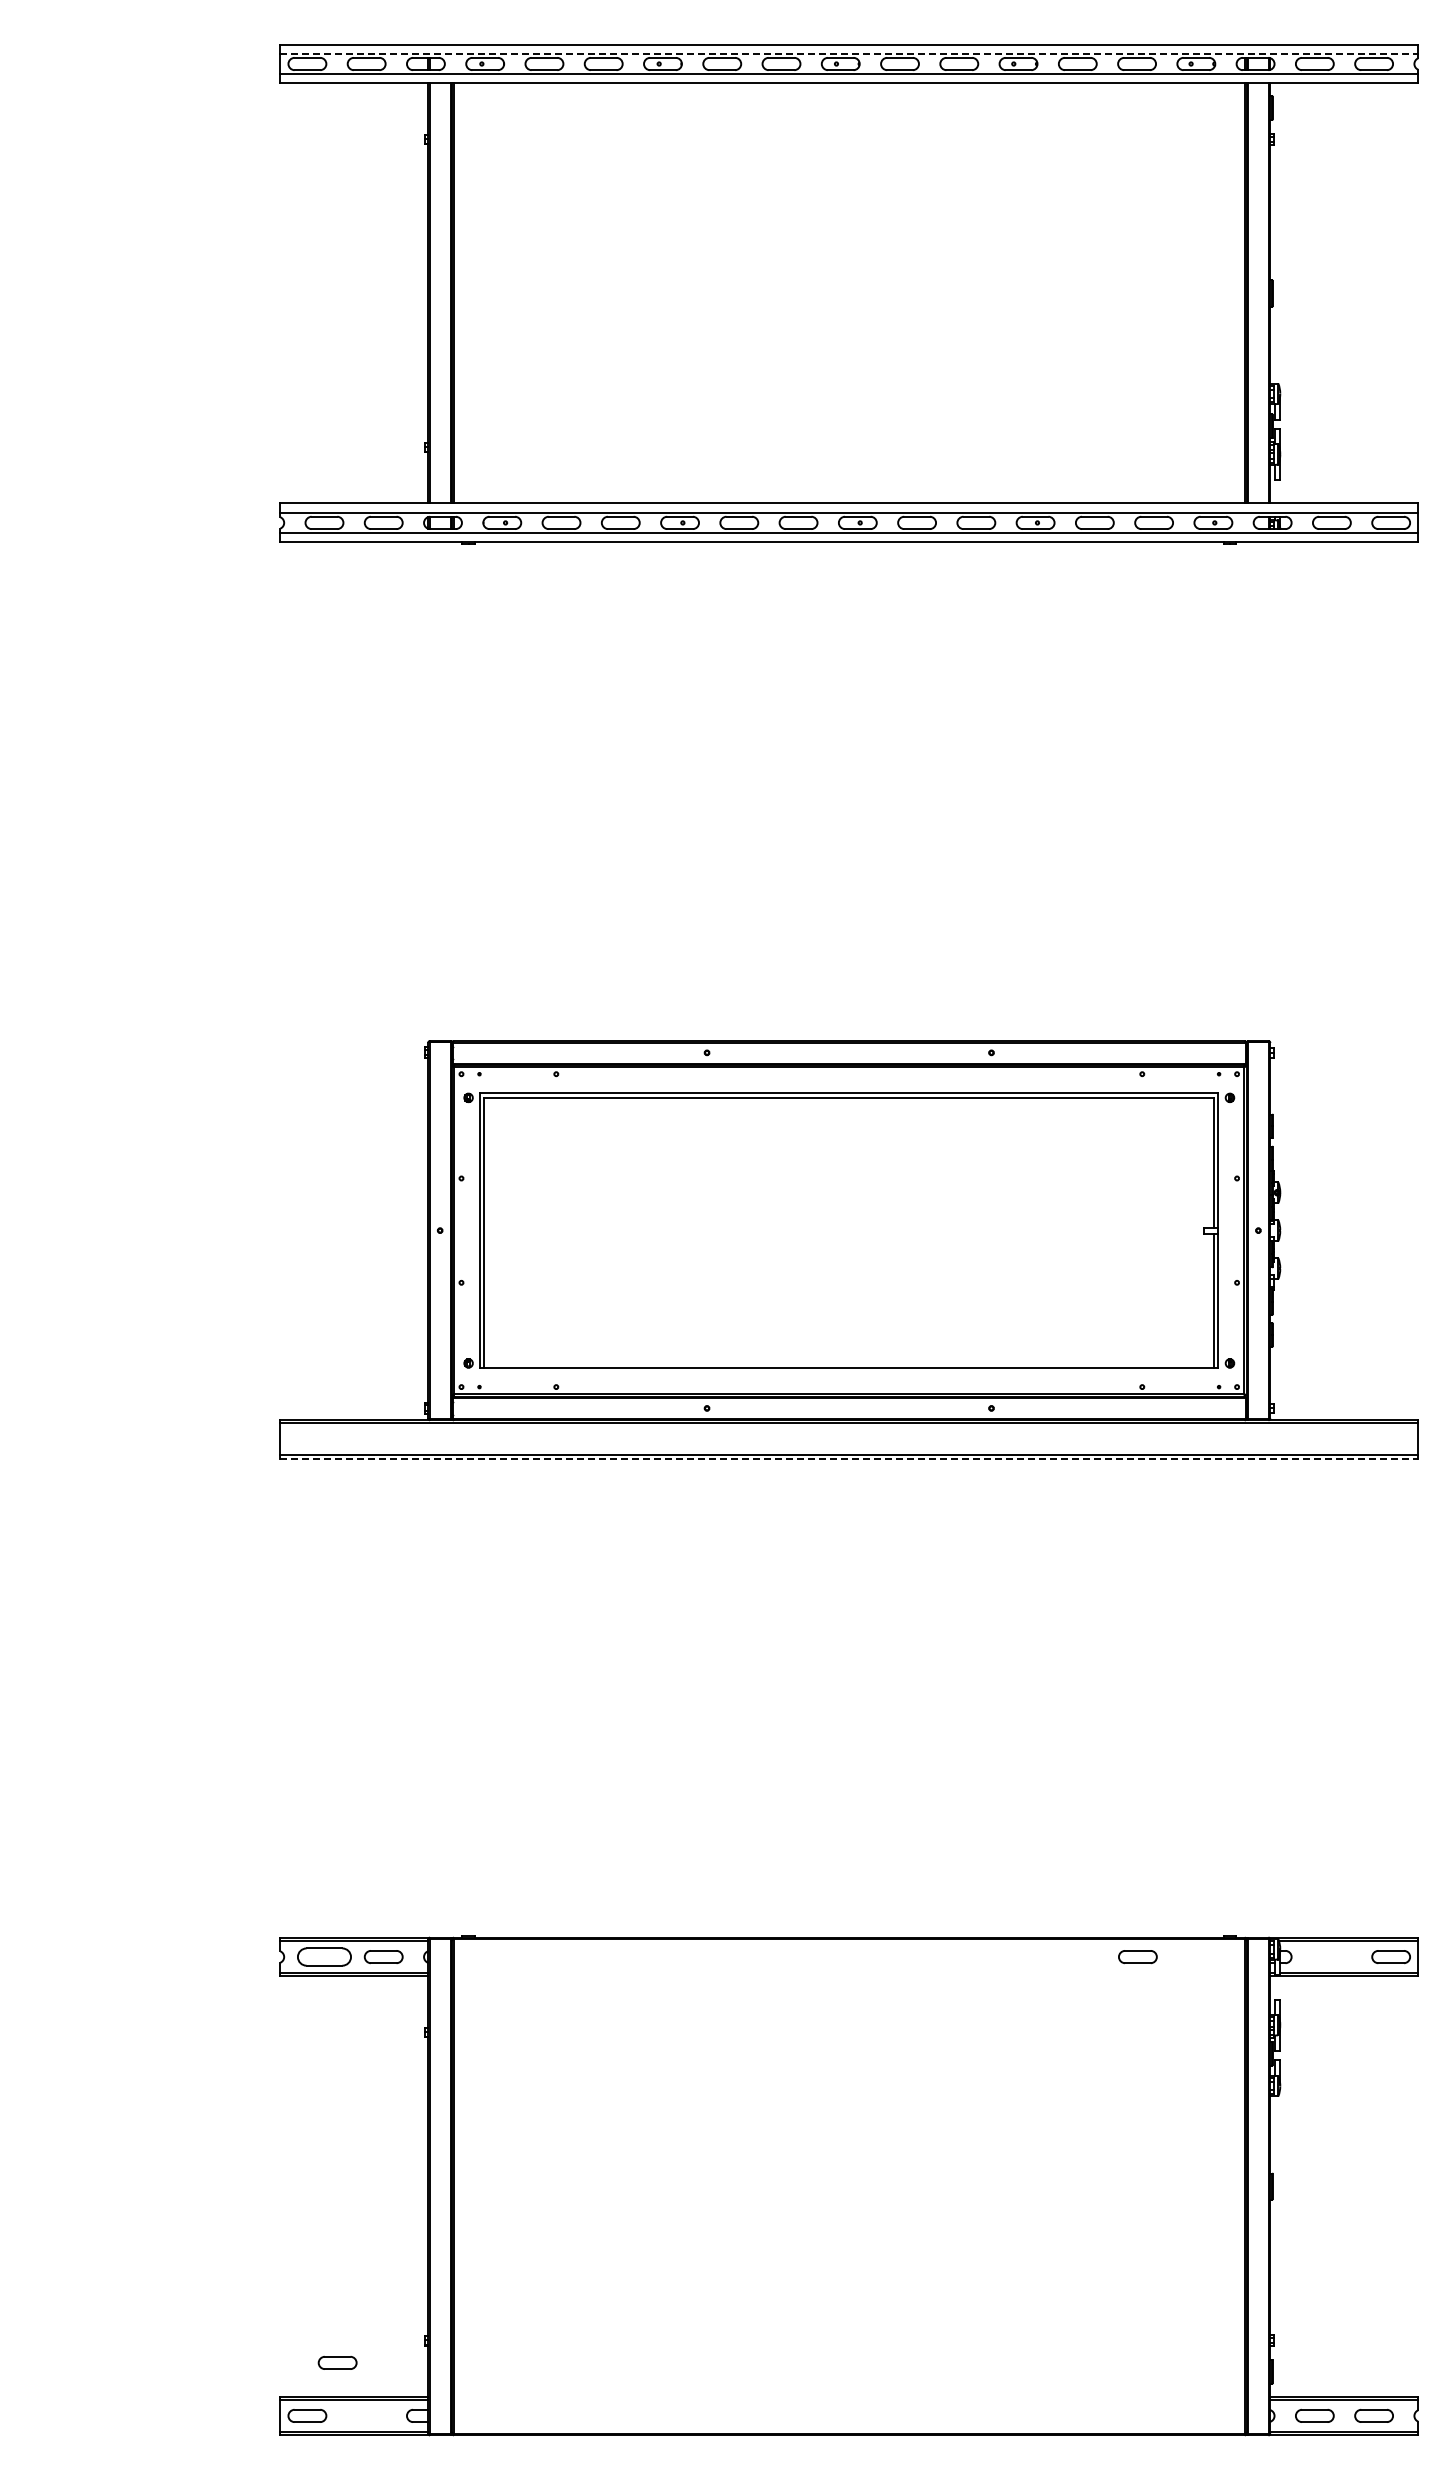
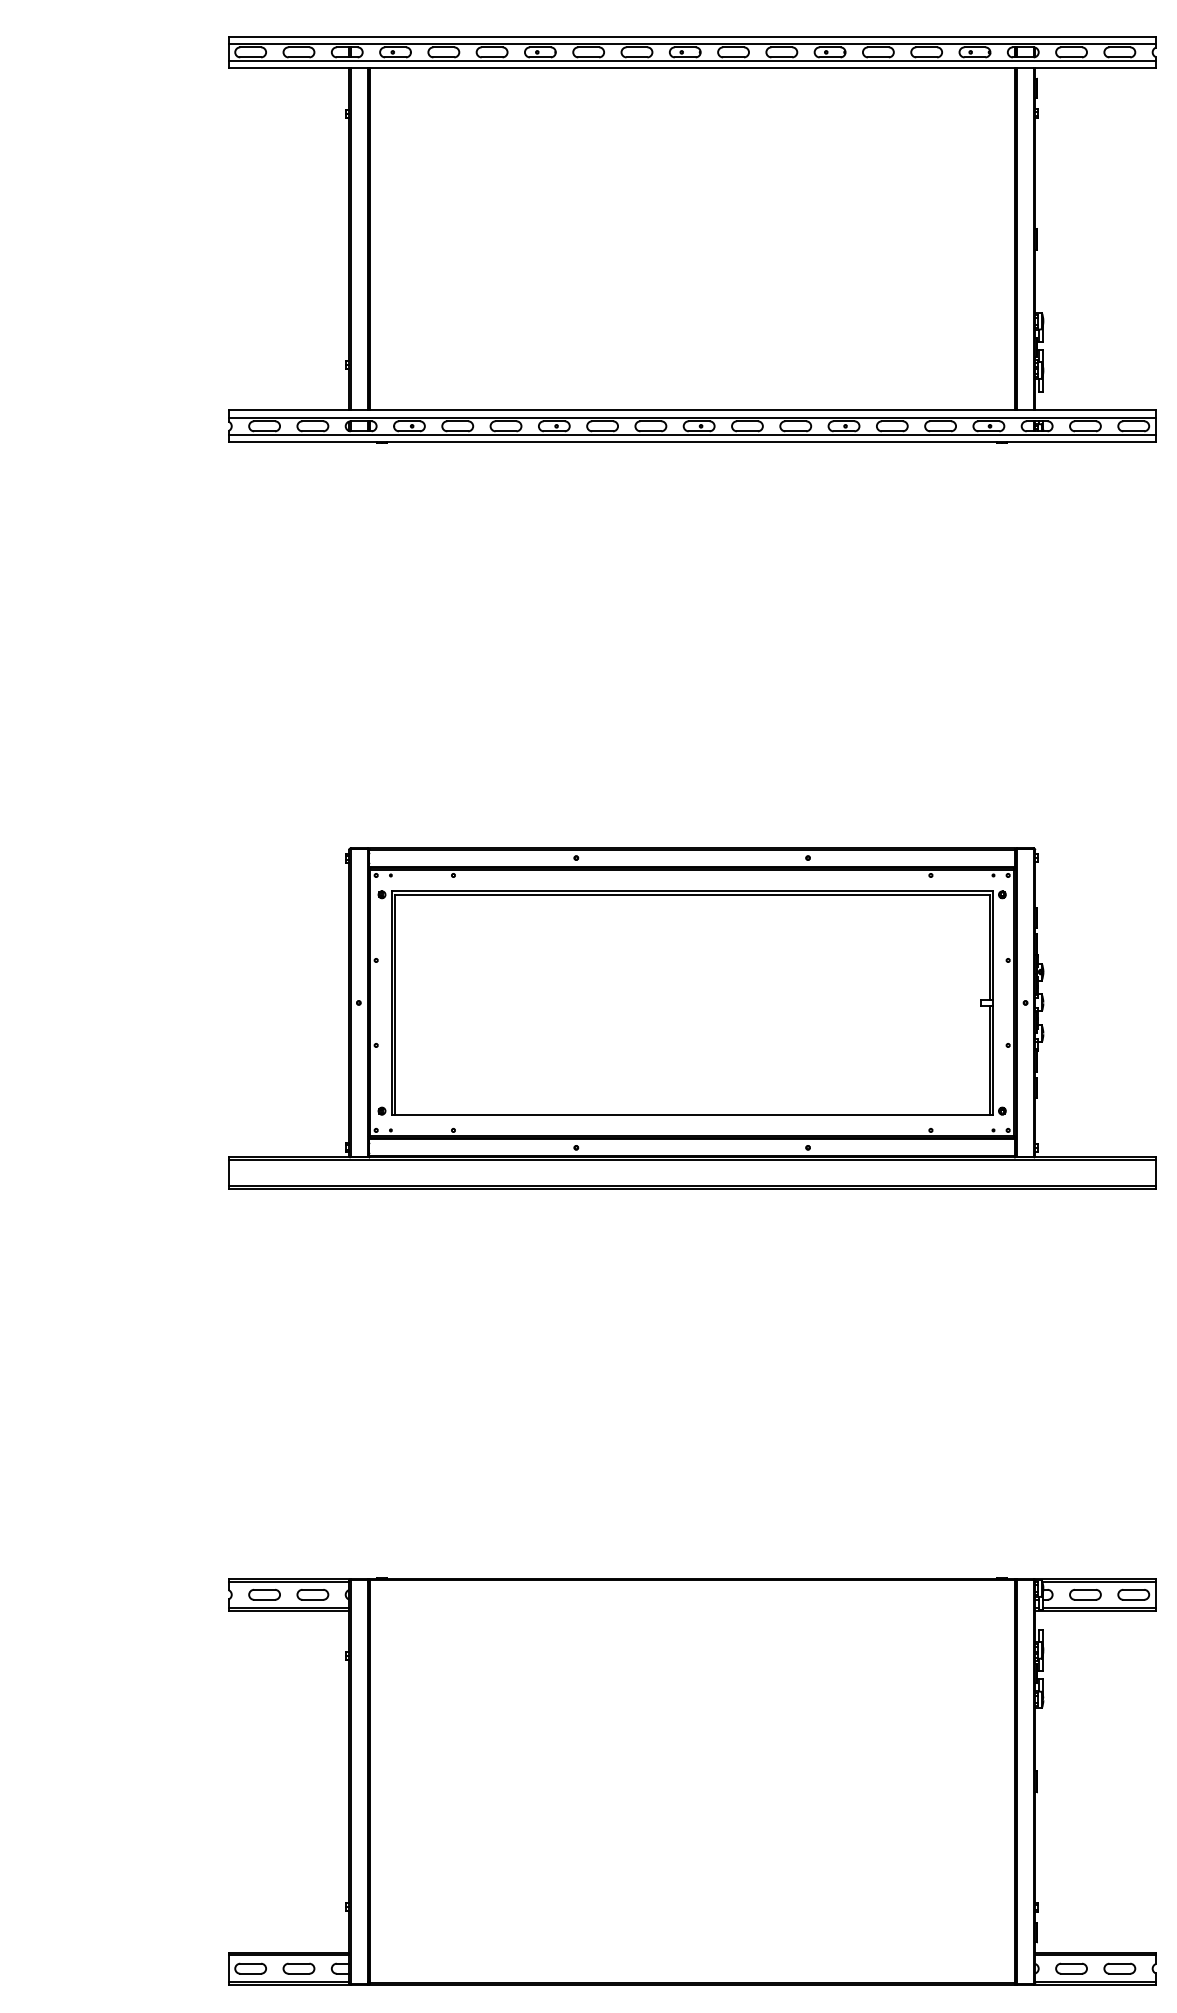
line: (849, 53) -> (692, 43), dashed -> solid
line: (849, 1459) -> (692, 1189), dashed -> solid
part: (324, 1956) -> (264, 1594), size x0.71
part: (1137, 1957) -> (1085, 1595), moved
part: (337, 2362) -> (298, 1968), moved

